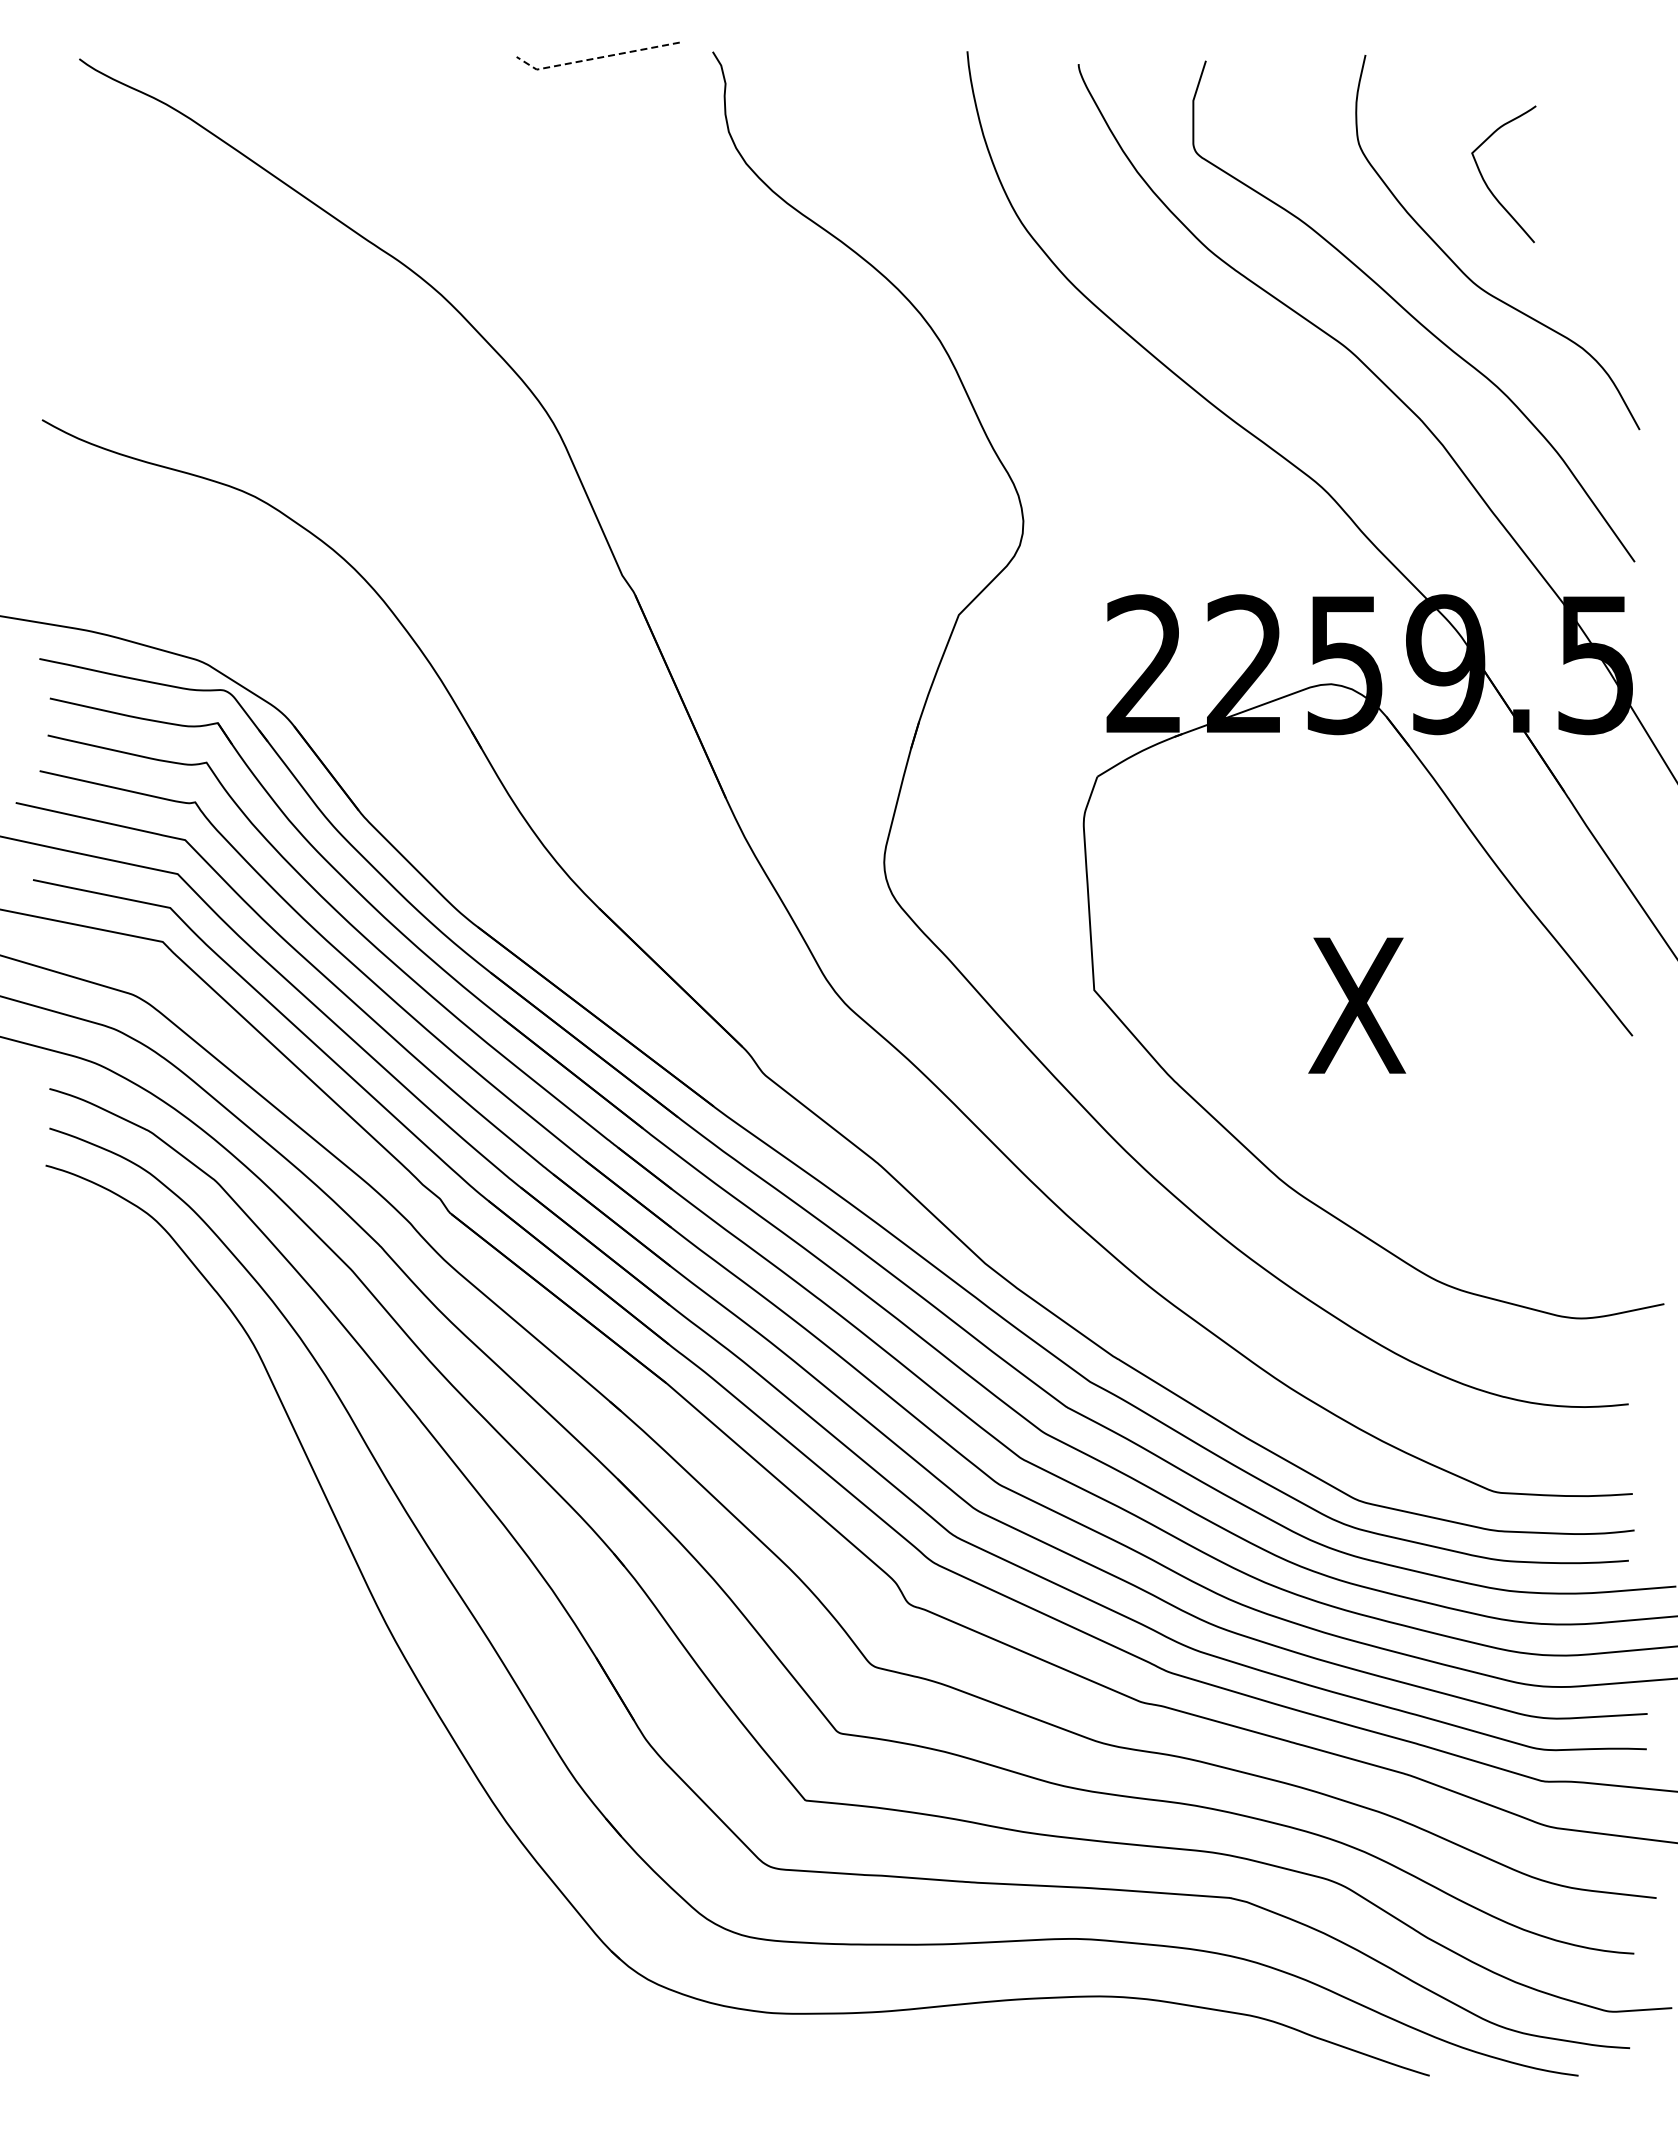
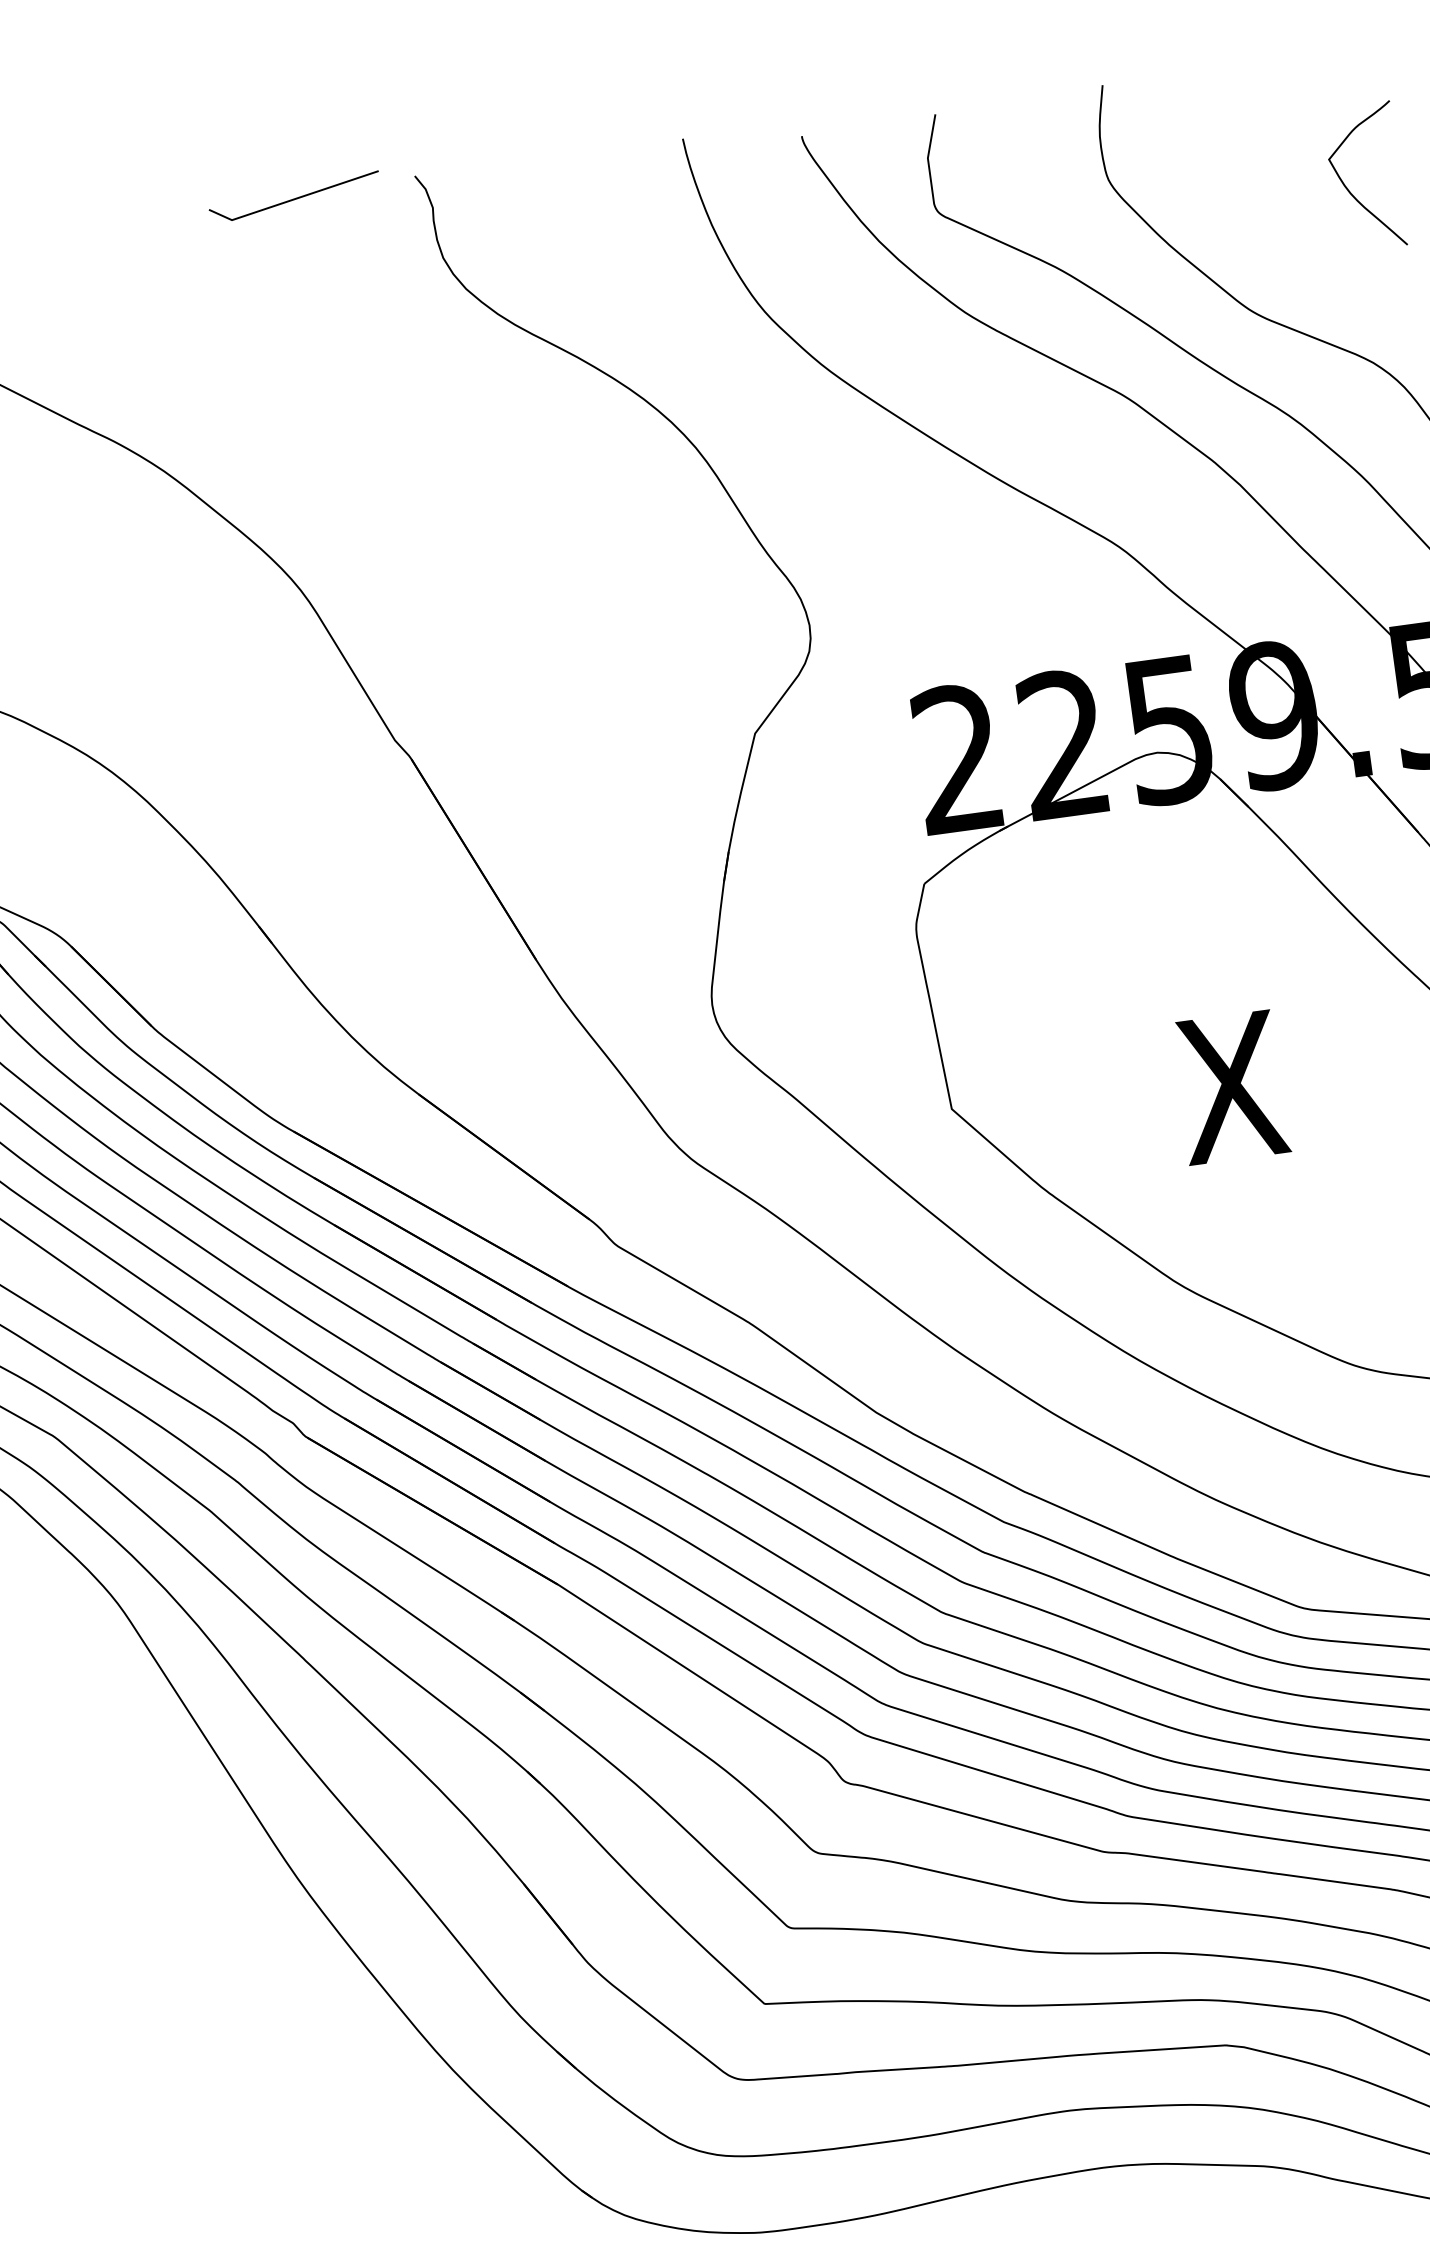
line: (595, 58) -> (292, 199), dashed -> solid
curve: (1486, 182) -> (1348, 188), moved

